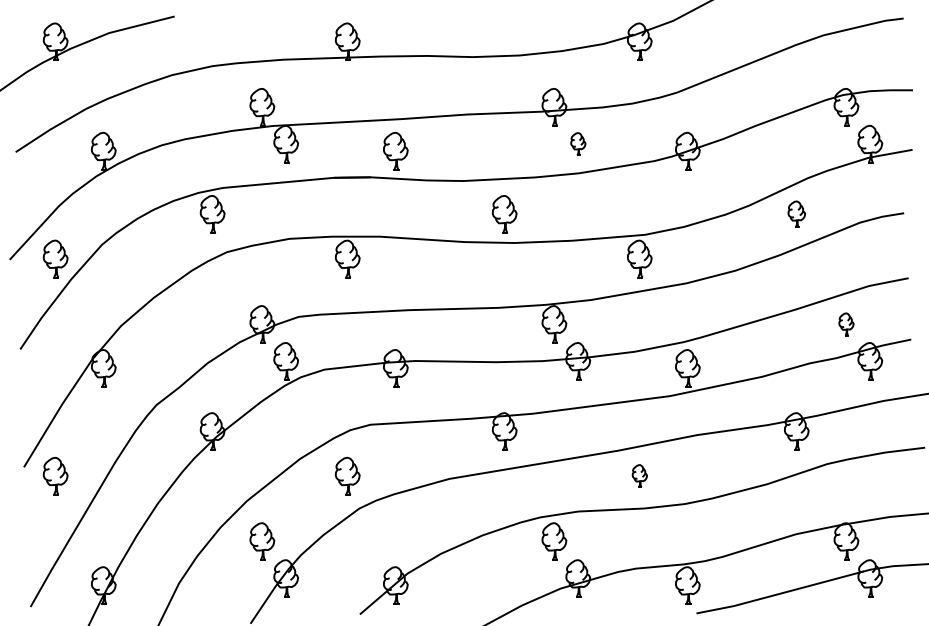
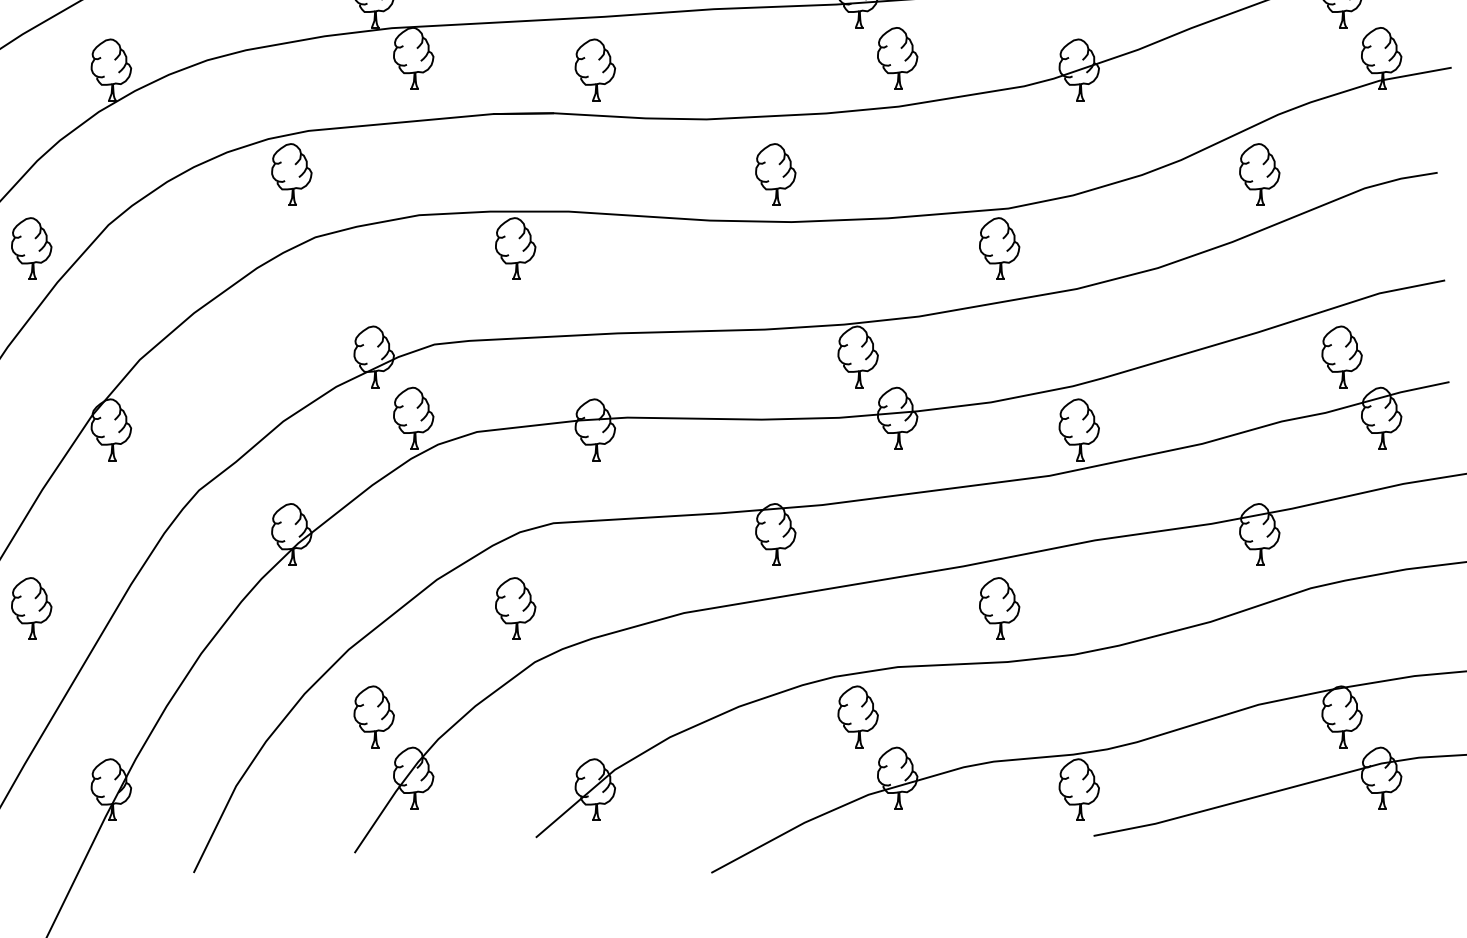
part: (578, 143) -> (898, 57), size x1.67
part: (796, 214) -> (1259, 174), size x1.43
part: (846, 324) -> (1342, 357), size x1.67
part: (639, 475) -> (999, 607), size x1.67

